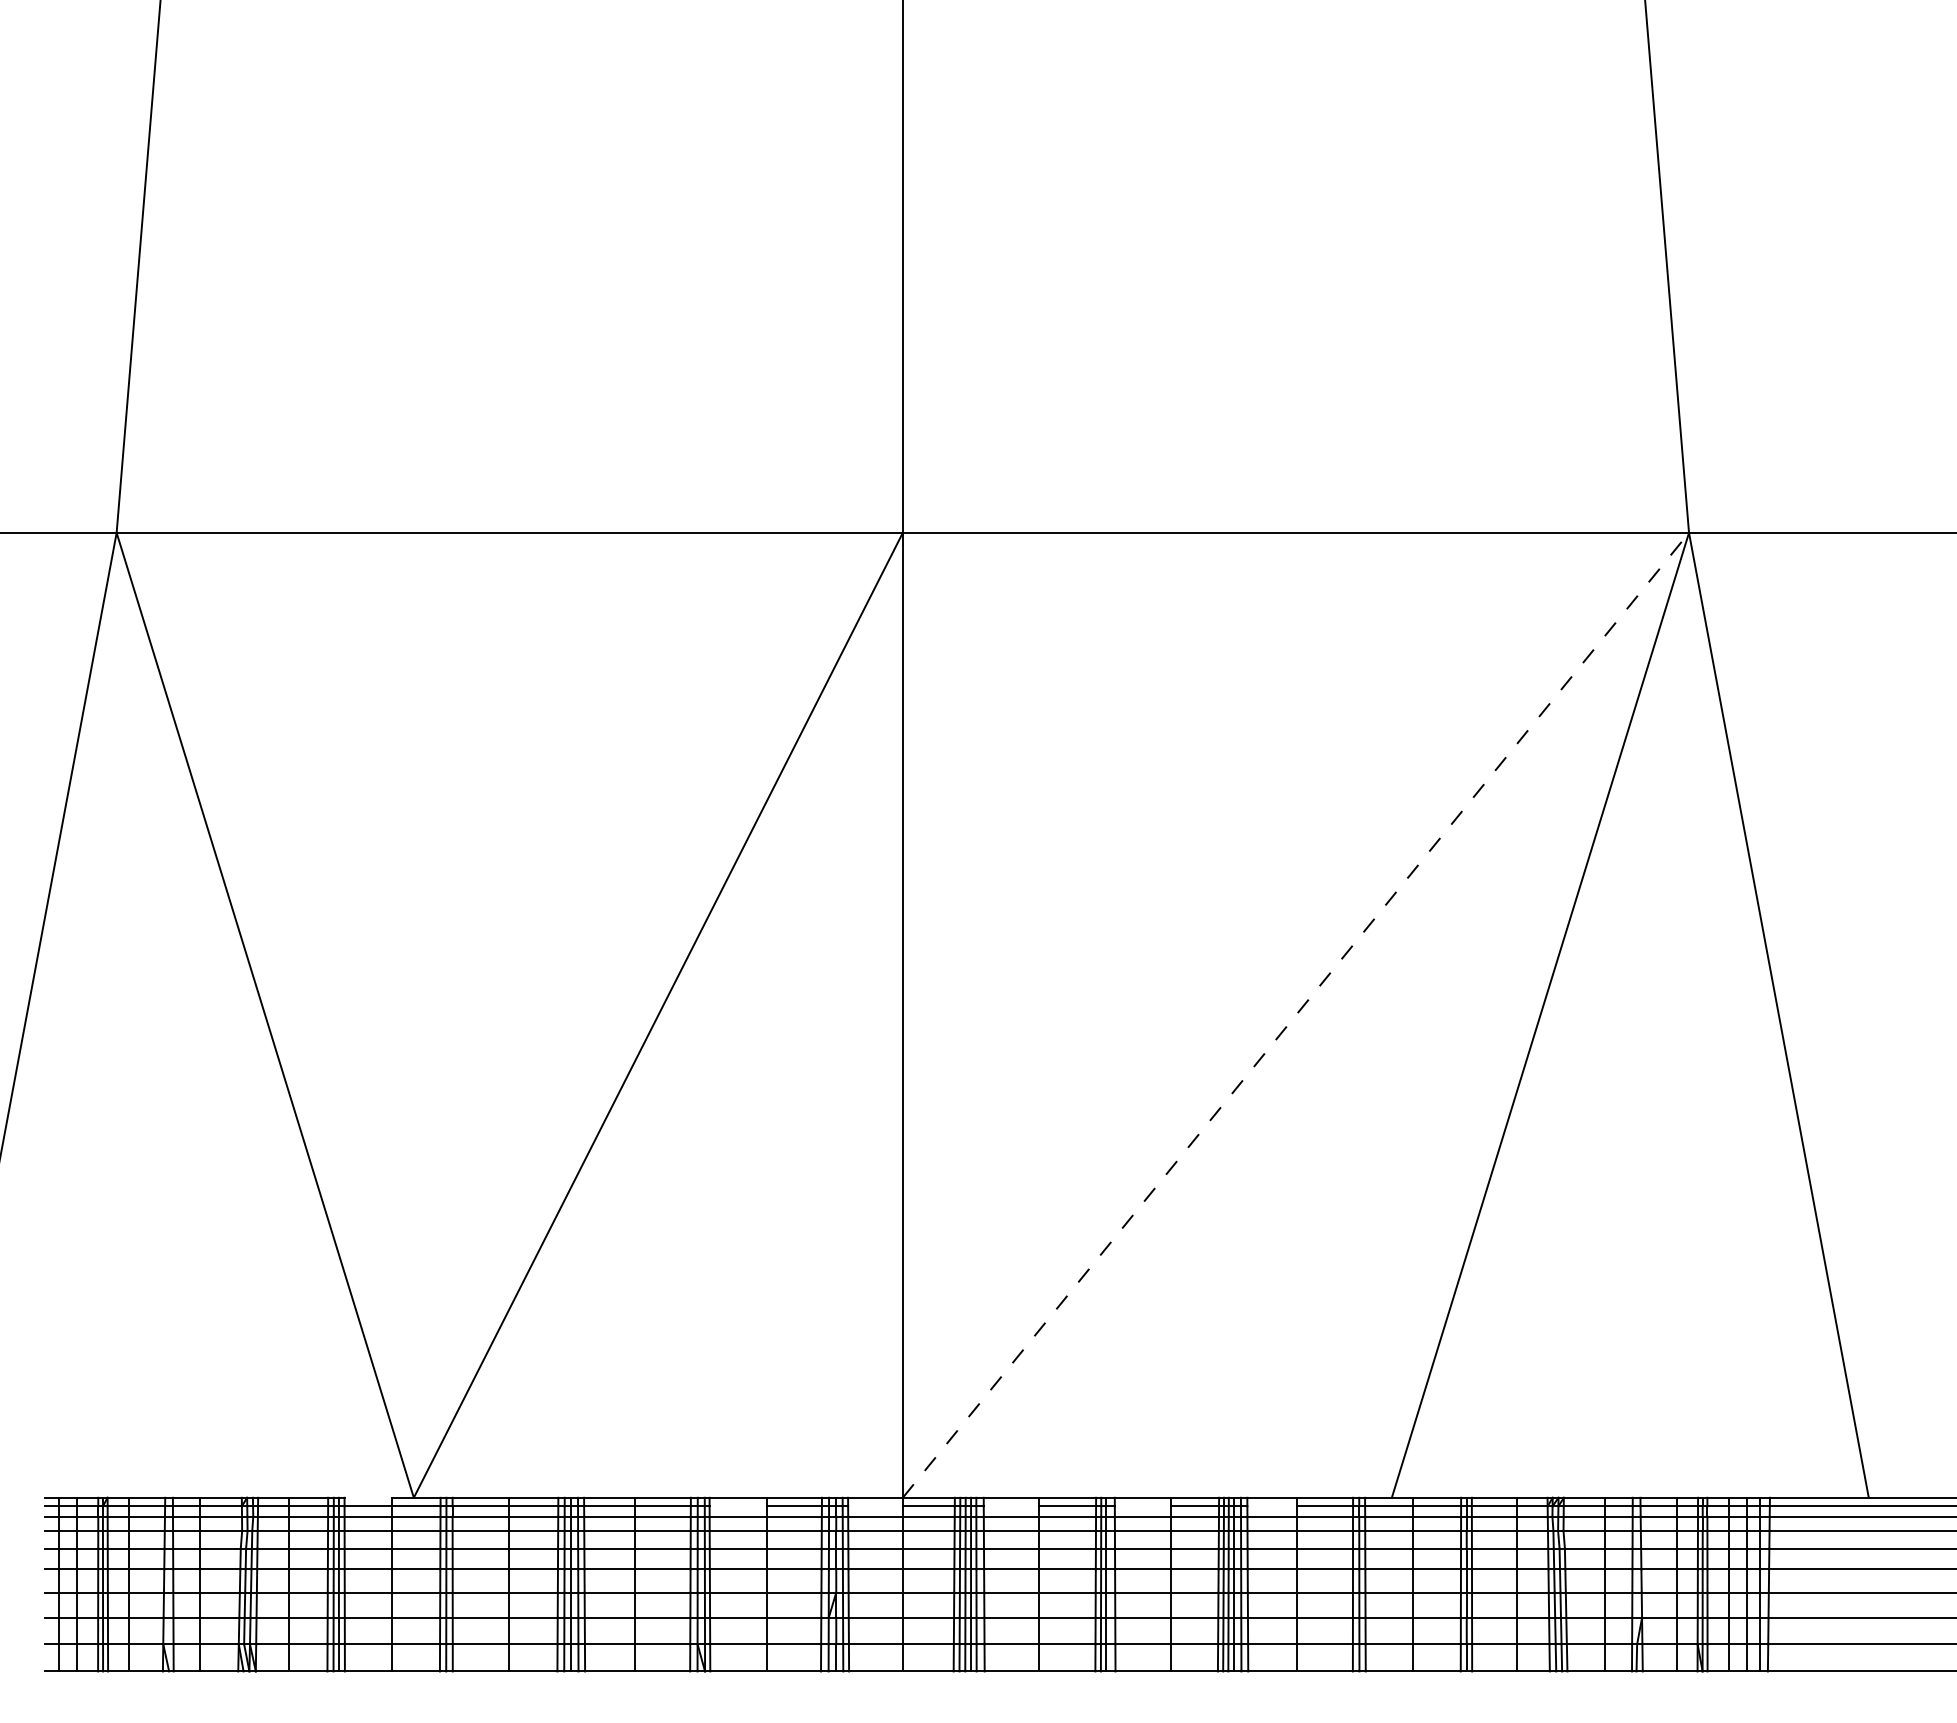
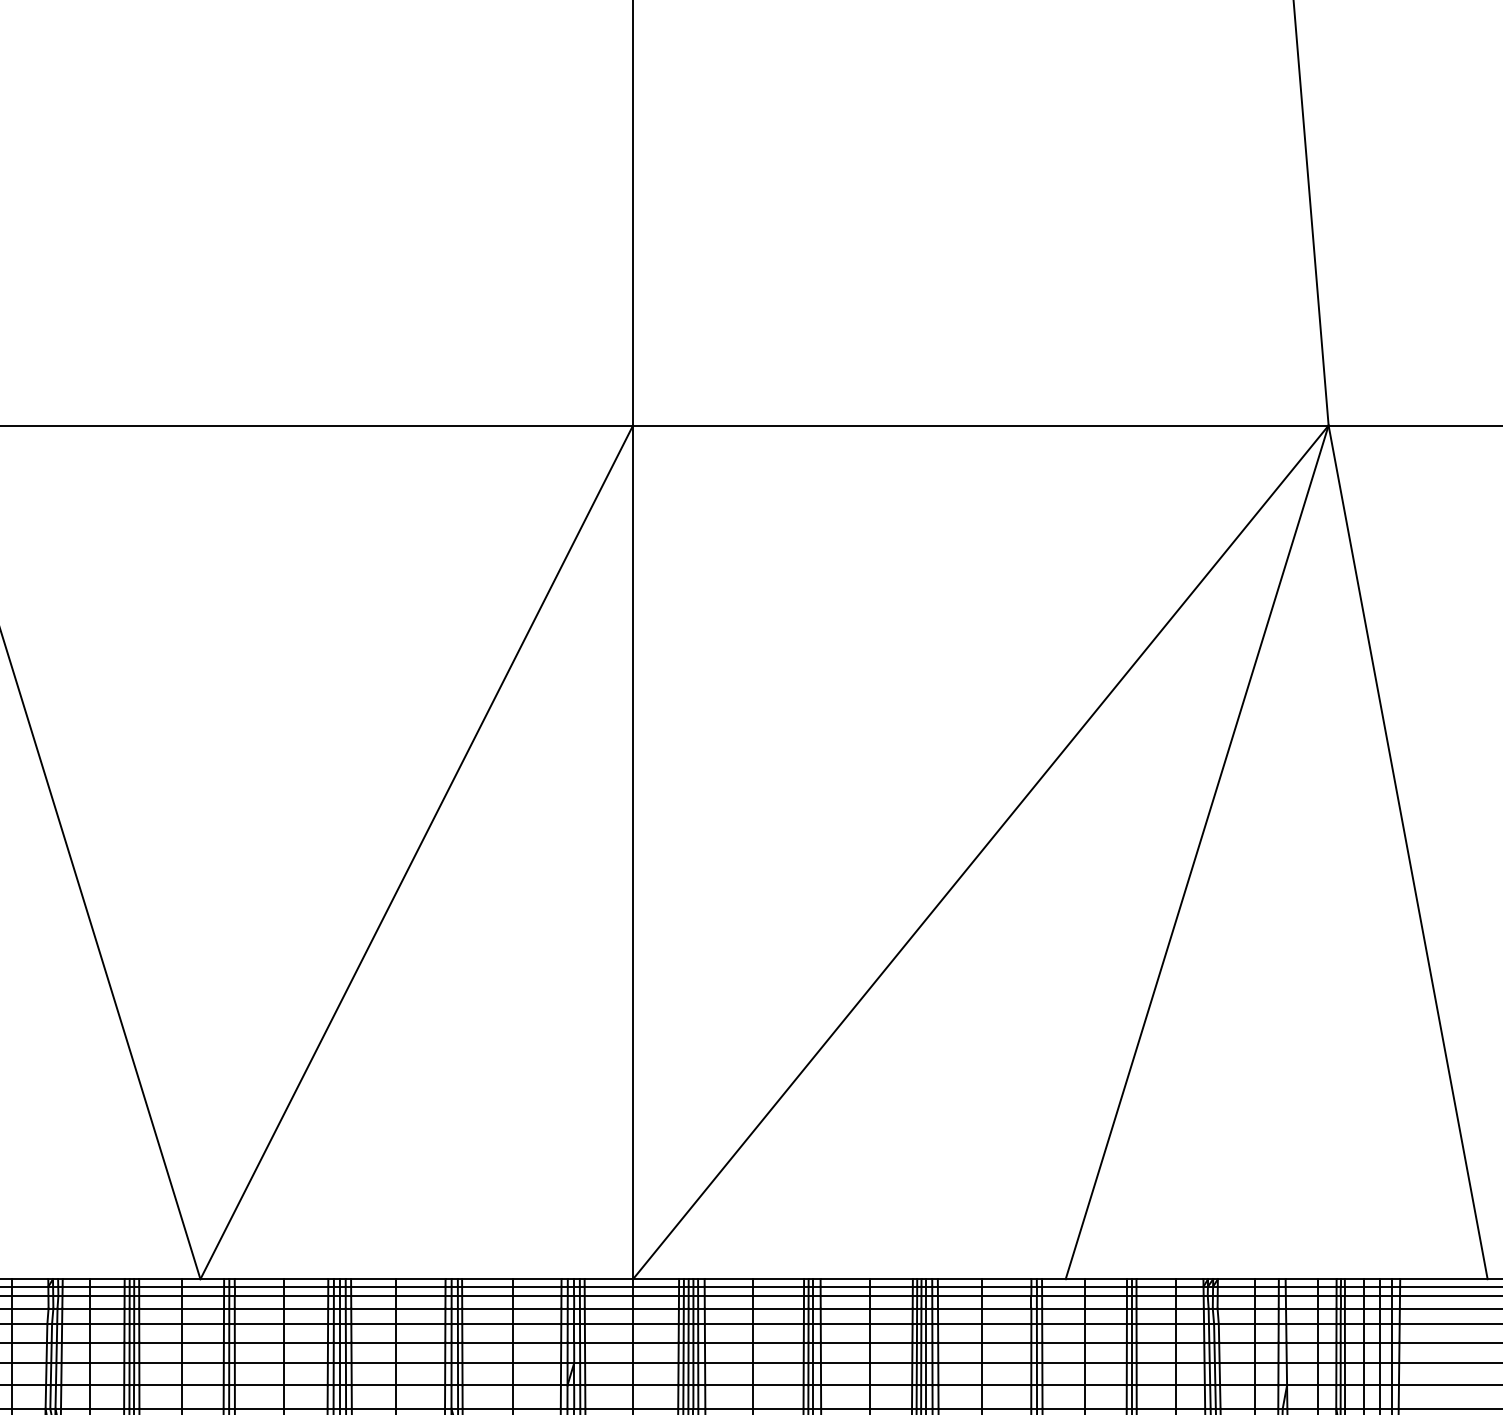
line: (1296, 1014) -> (981, 851), dashed -> solid
line: (368, 1497) -> (160, 1278), added
line: (738, 1506) -> (487, 1286), added
line: (875, 1506) -> (608, 1286), added
line: (1010, 1506) -> (728, 1286), added
line: (1142, 1506) -> (845, 1286), added
line: (1272, 1506) -> (960, 1286), added

